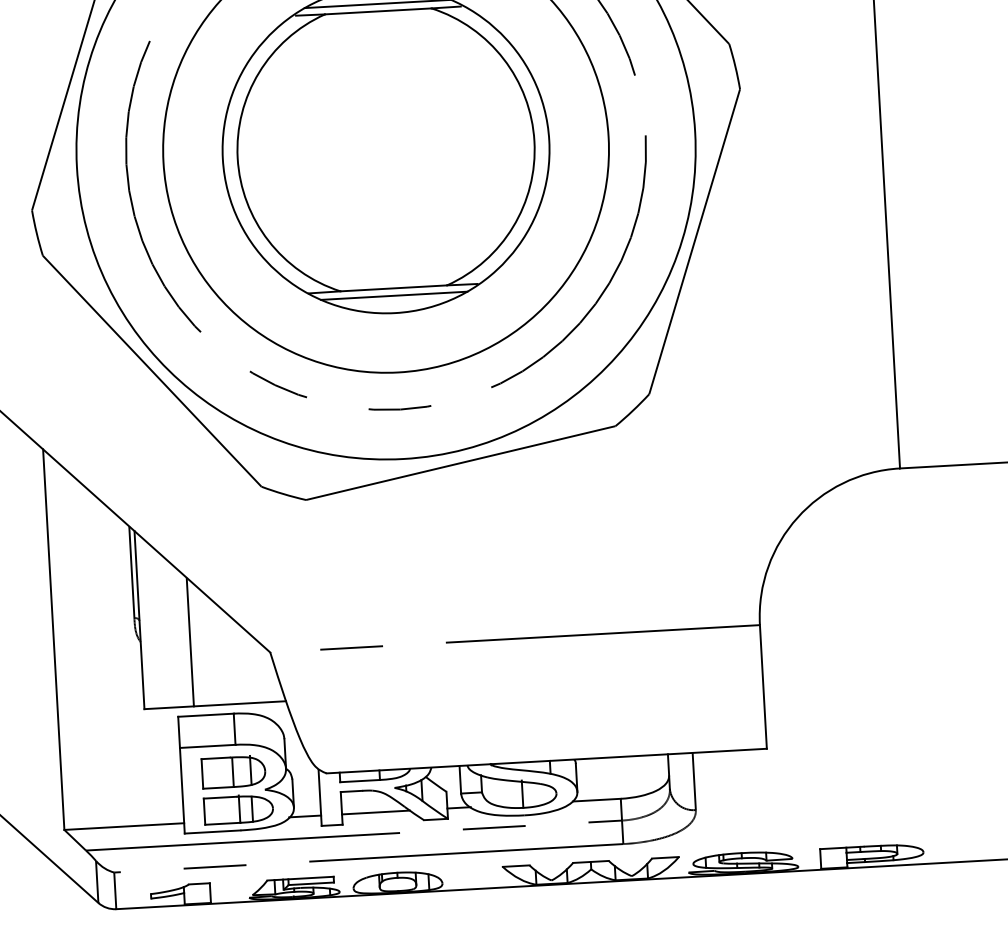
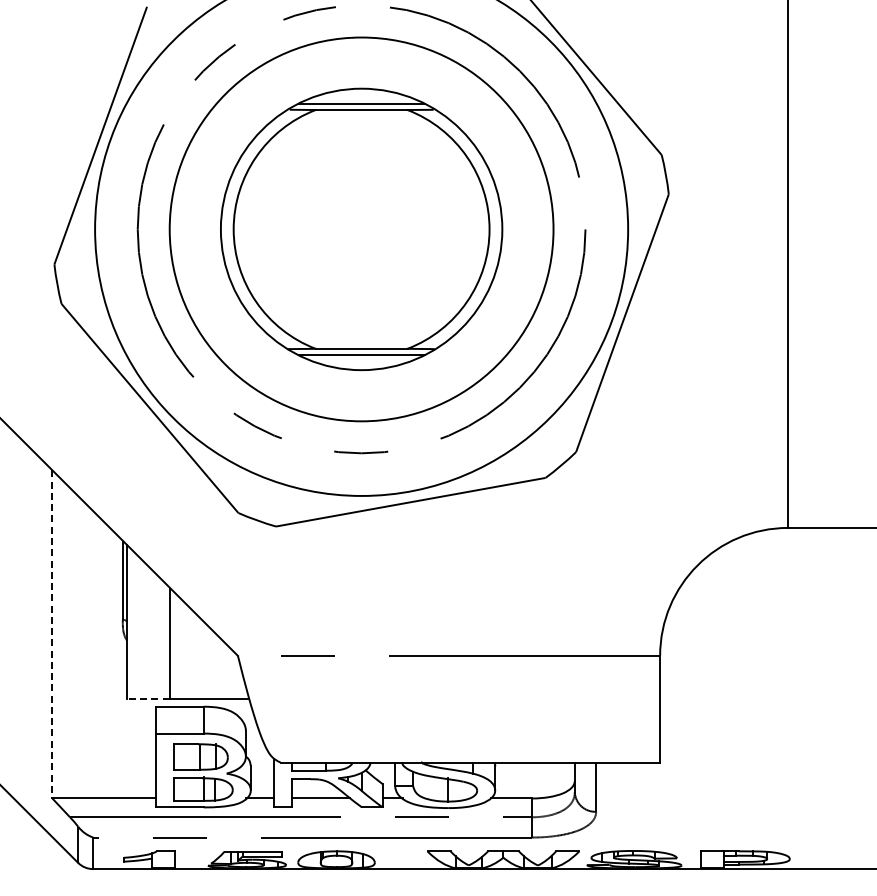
line: (53, 639) -> (52, 634), solid -> dashed
line: (168, 707) -> (147, 698), solid -> dashed

